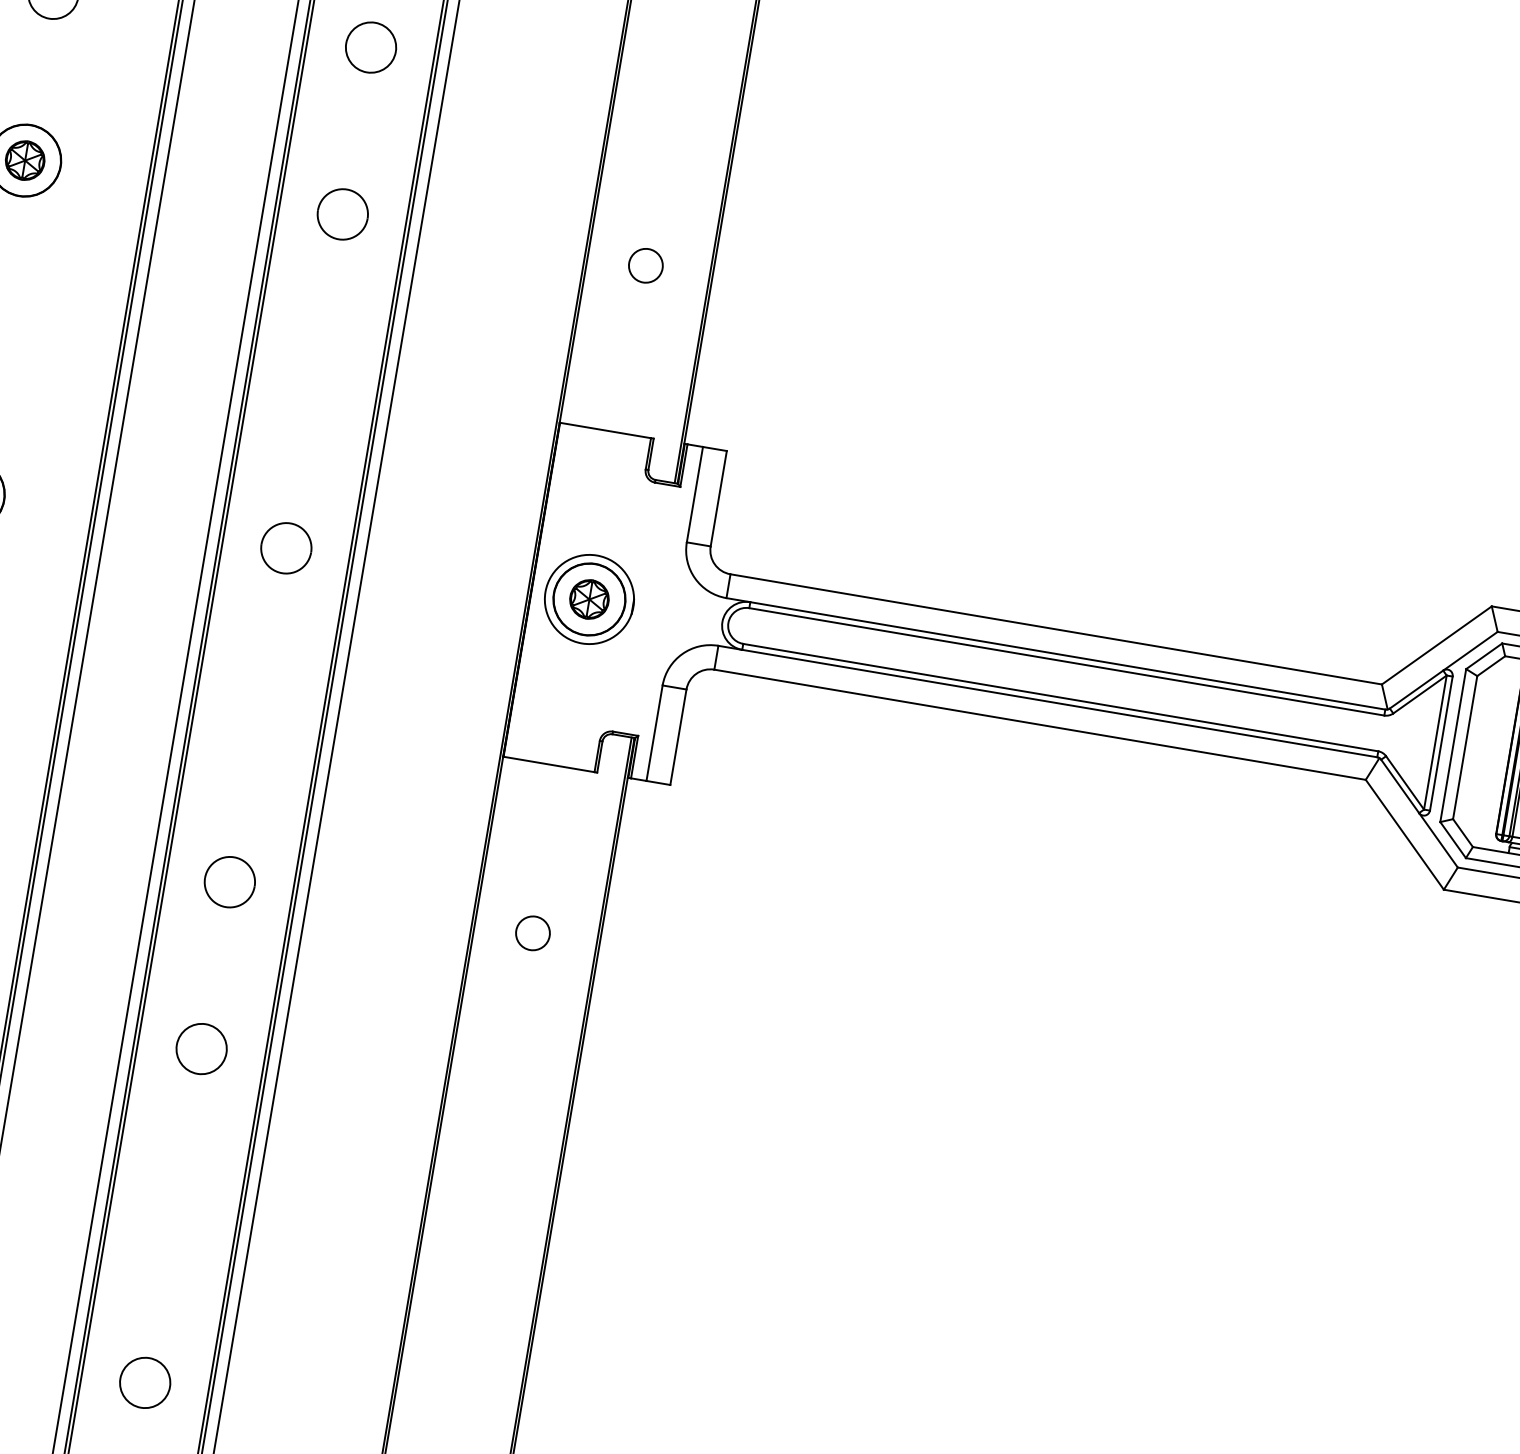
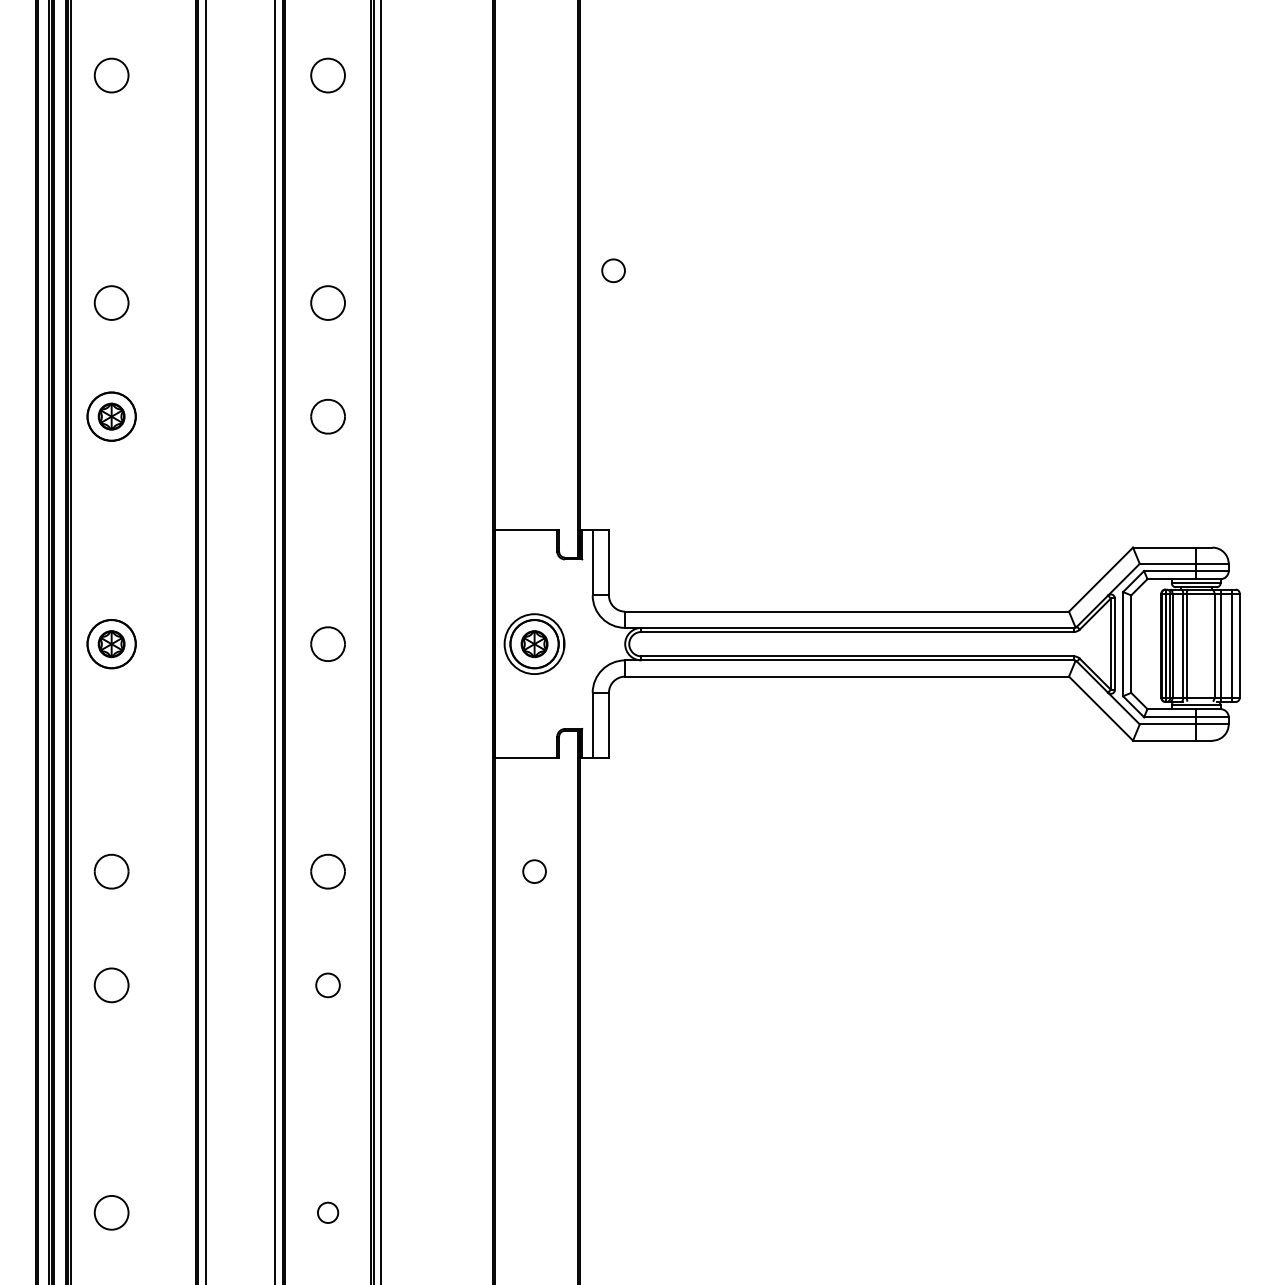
circle: (645, 265) -> (613, 270), moved
circle: (200, 1049) -> (327, 985), size x0.7
circle: (144, 1382) -> (327, 1212), size x0.6

